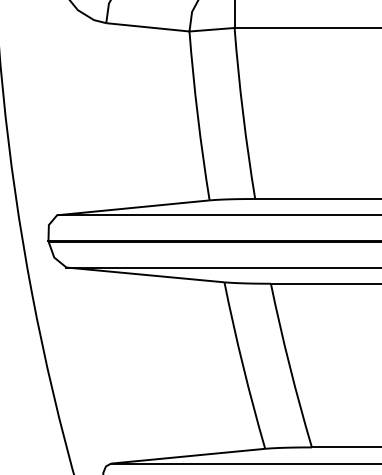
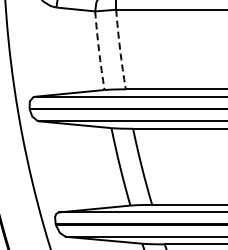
arc: (243, 113) -> (120, 49), solid -> dashed
arc: (198, 115) -> (99, 50), solid -> dashed

